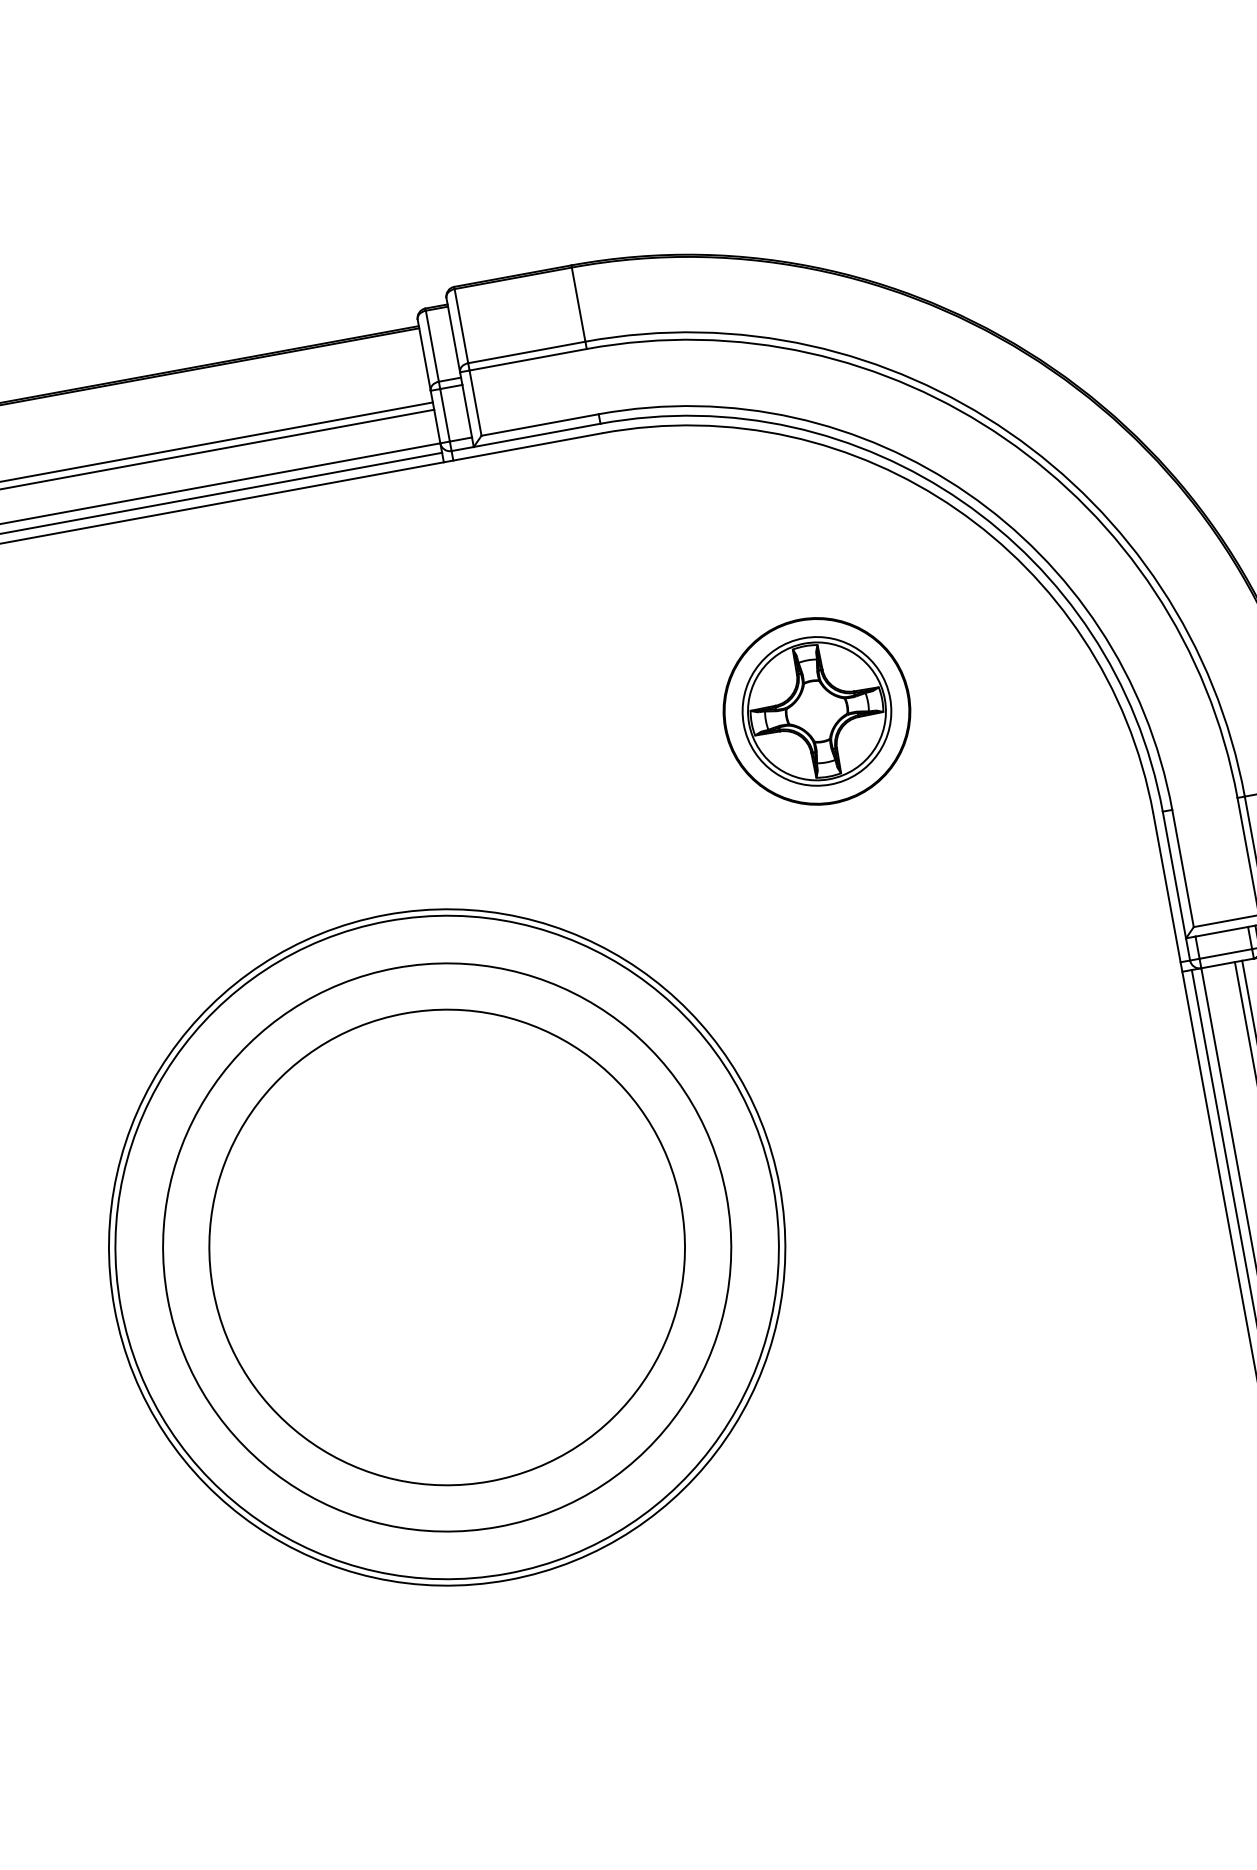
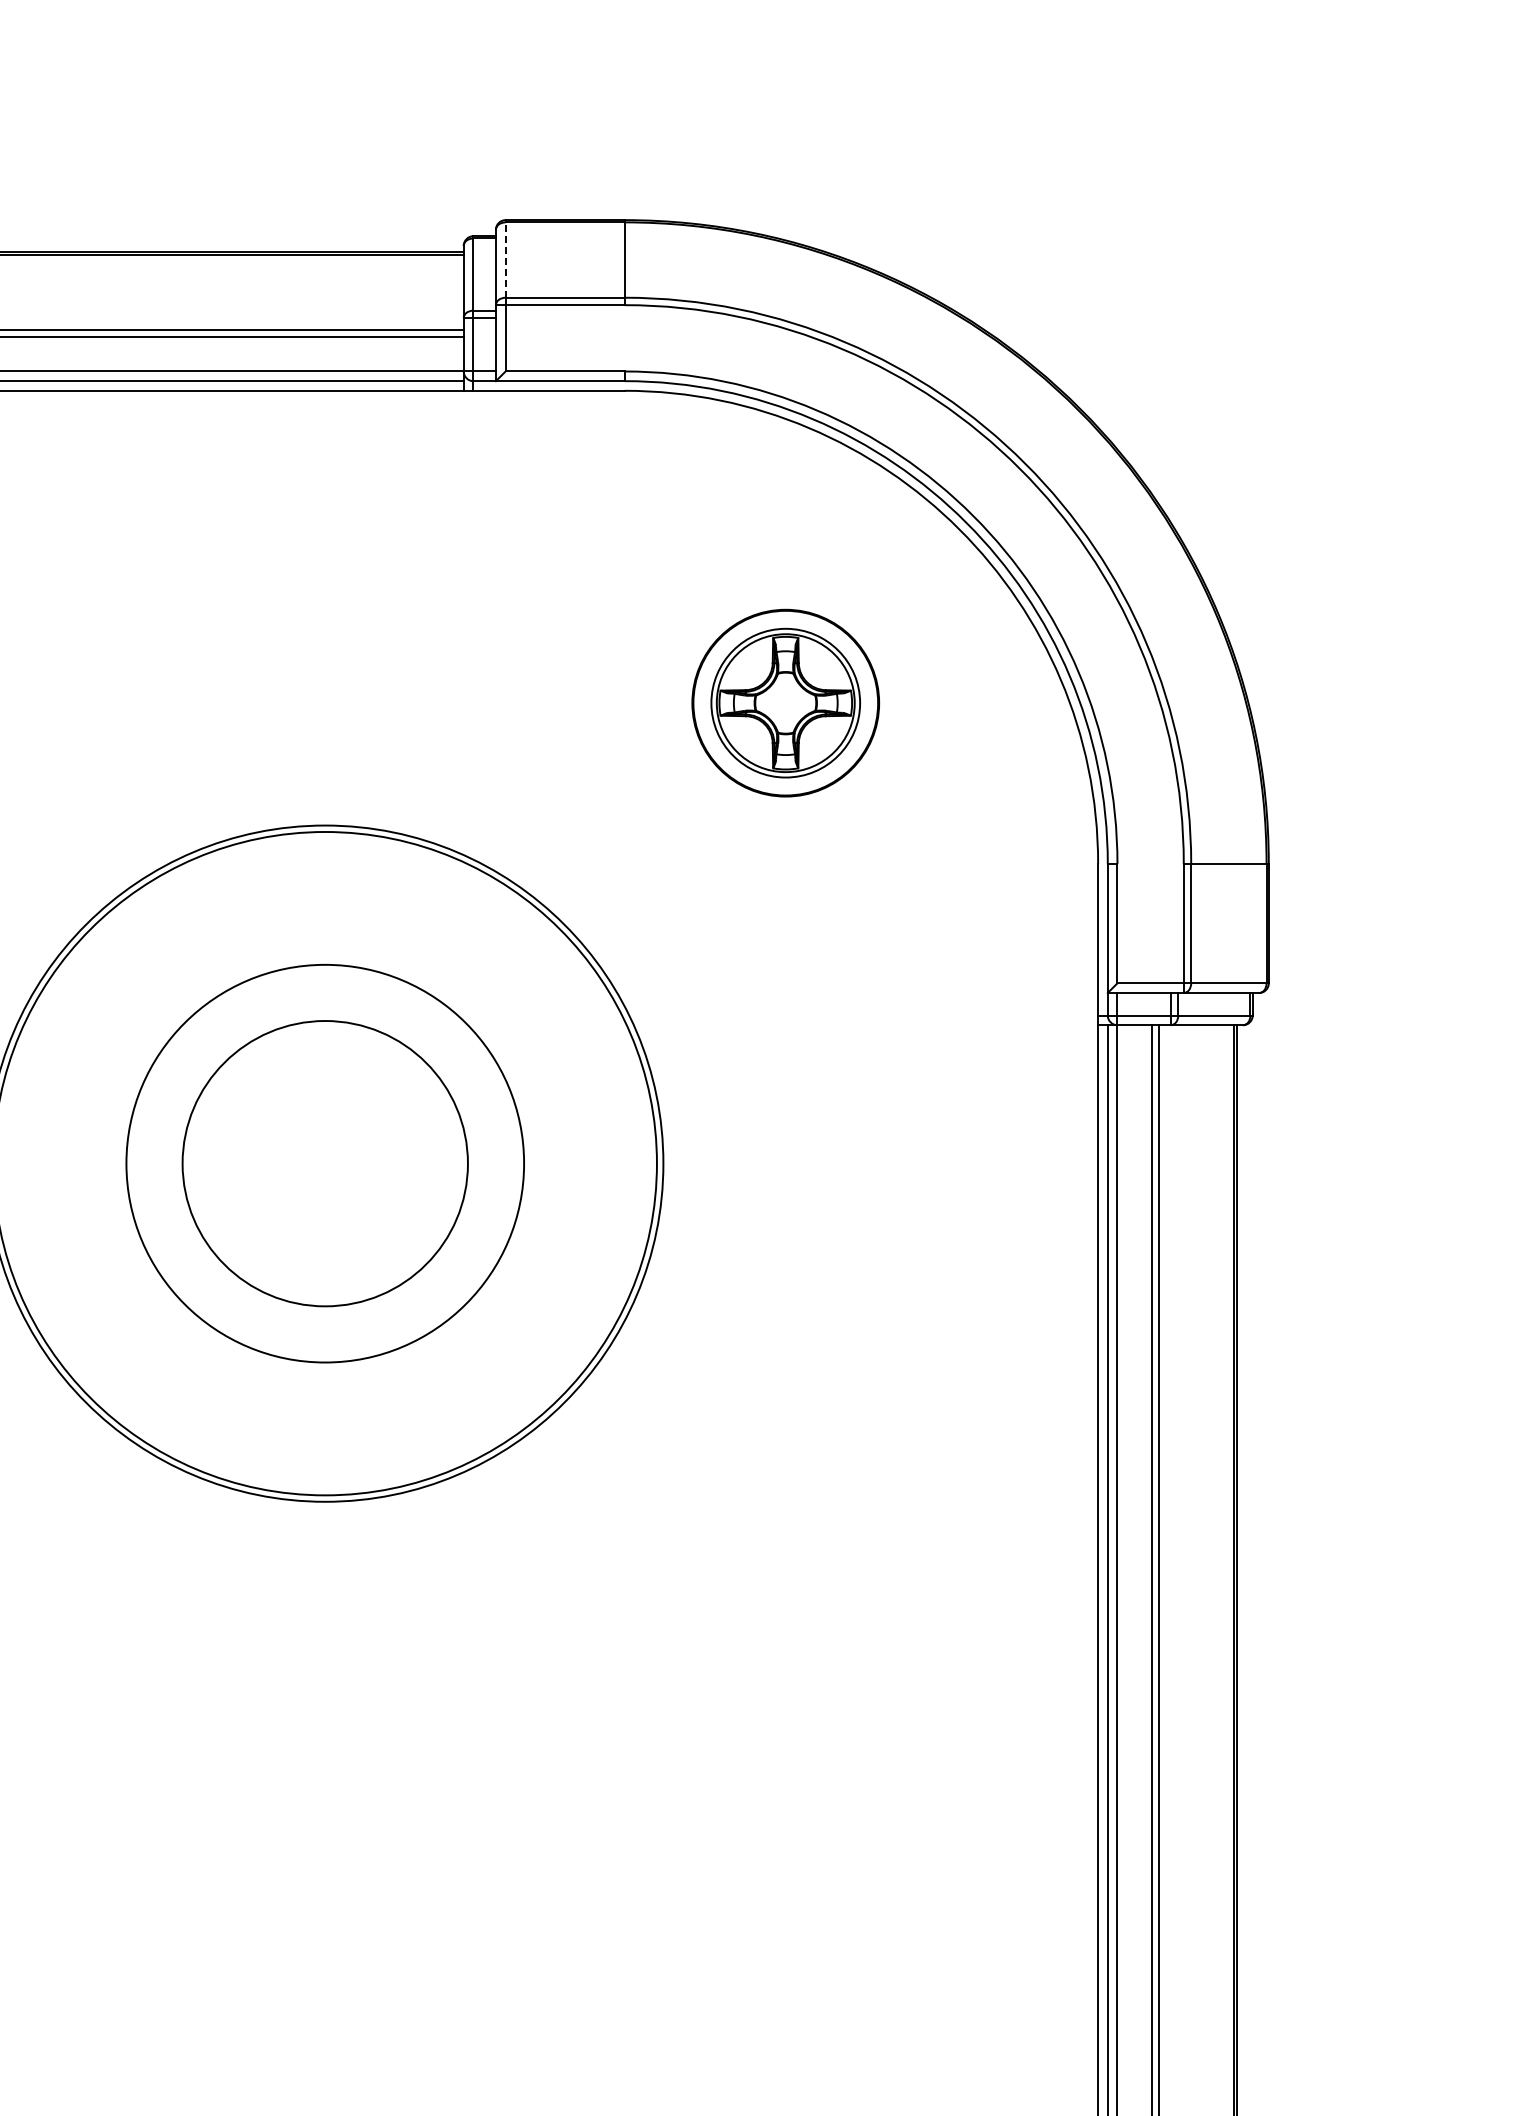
line: (461, 326) -> (505, 260), solid -> dashed
circle: (447, 1247) -> (325, 1163), size x0.6
circle: (447, 1247) -> (325, 1163), size x0.7

